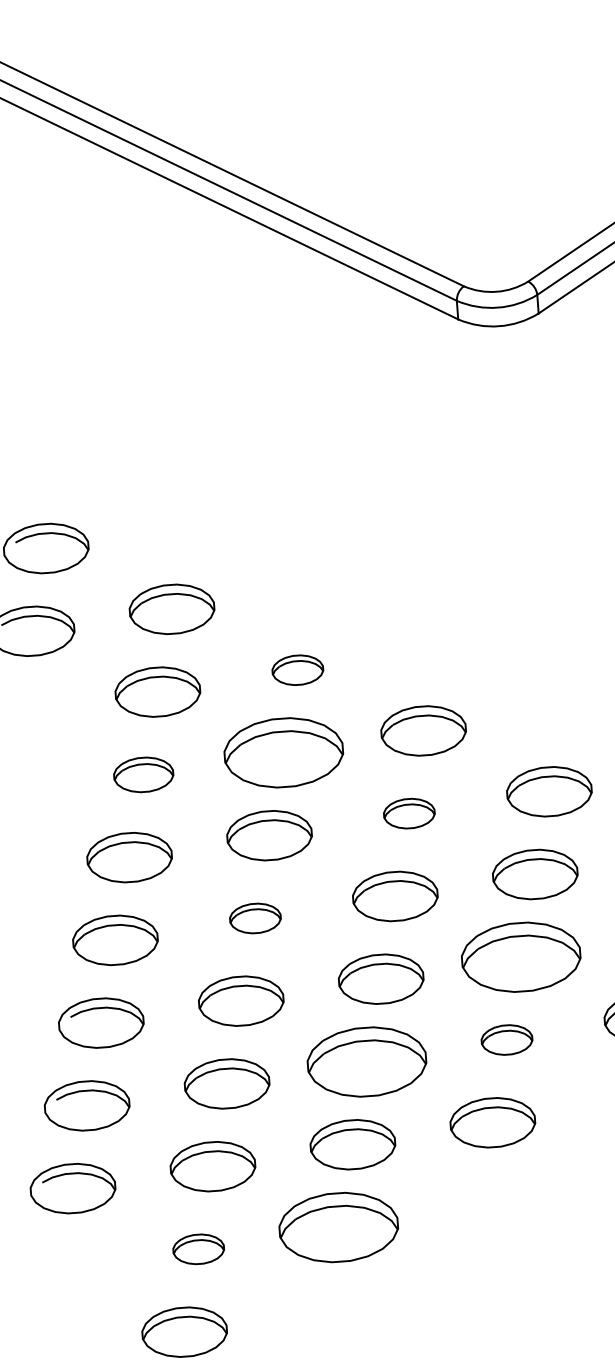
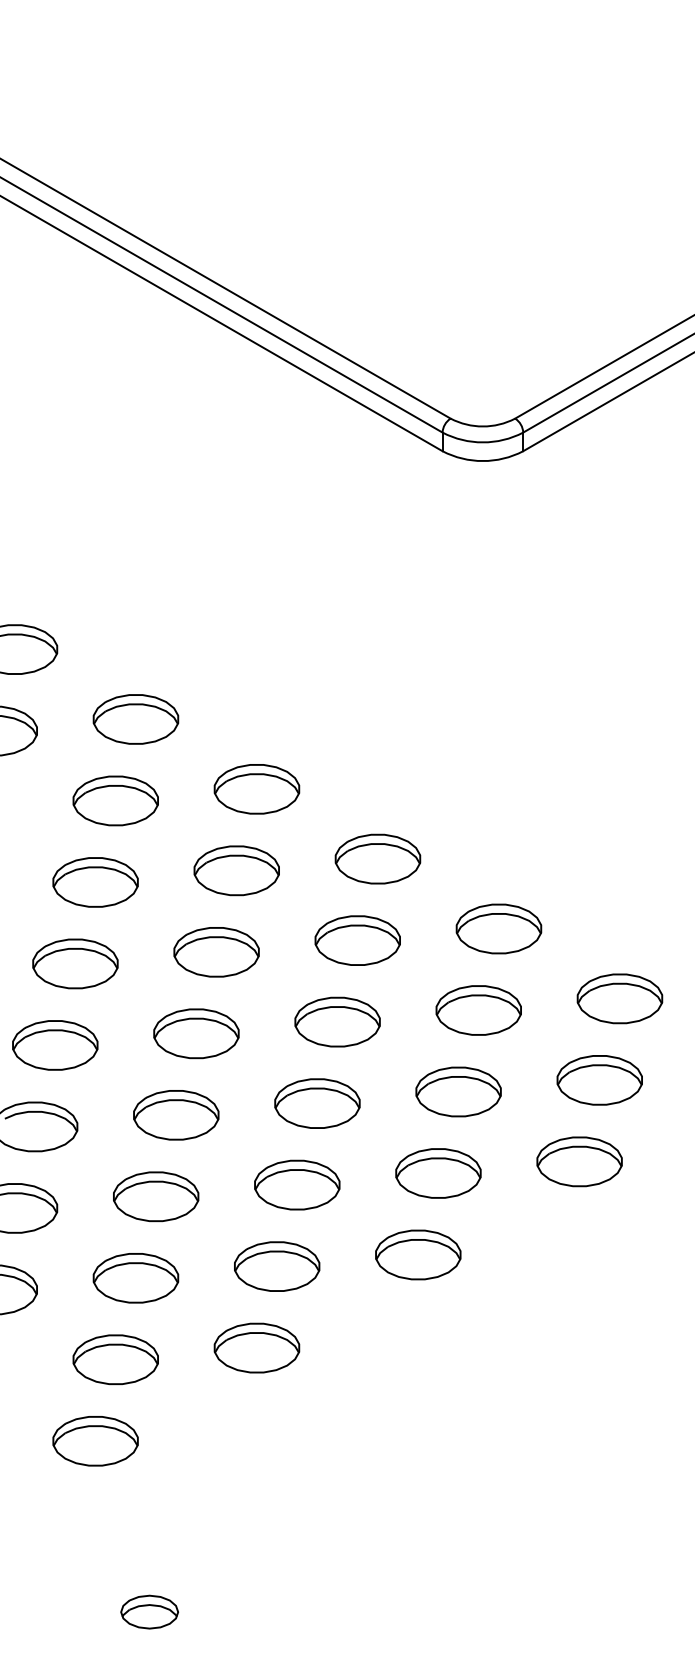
part: (297, 670) -> (256, 789), size x1.67
part: (283, 752) -> (236, 870), size x0.71
part: (143, 774) -> (95, 882), size x1.43
part: (409, 813) -> (357, 940), size x1.67
part: (255, 918) -> (196, 1033), size x1.67
part: (520, 956) -> (458, 1091), size x0.71
part: (507, 1040) -> (438, 1173), size x1.67
part: (367, 1061) -> (297, 1184), size x0.71
part: (338, 1226) -> (256, 1347), size x0.71
part: (198, 1249) -> (115, 1359), size x1.67

